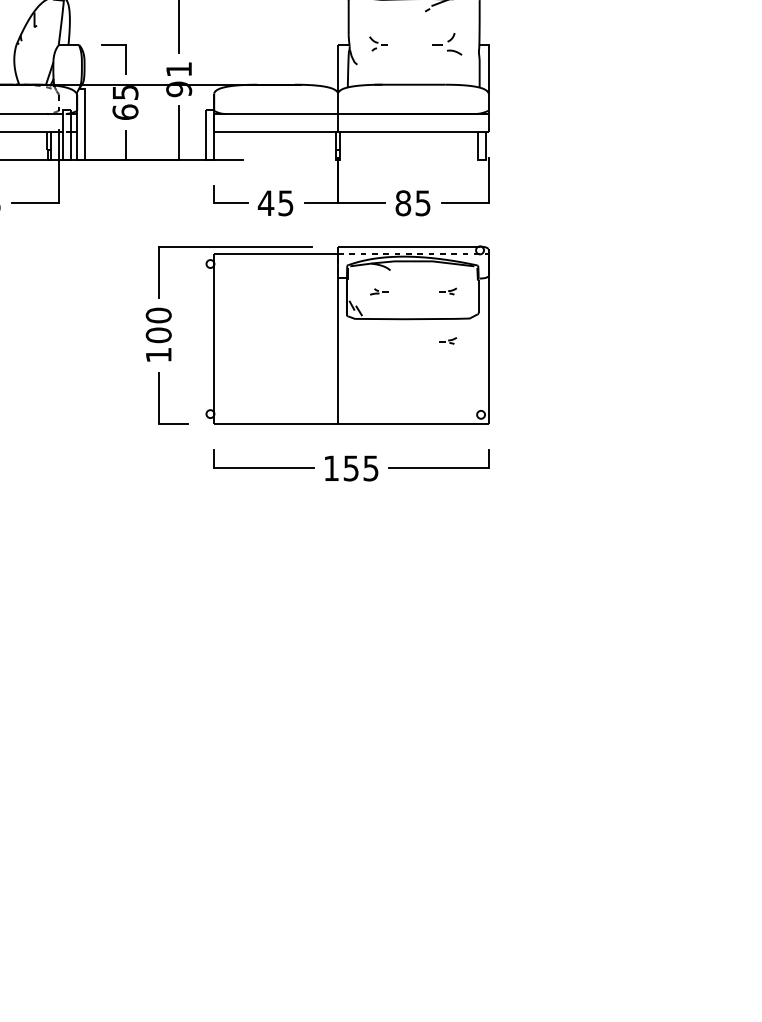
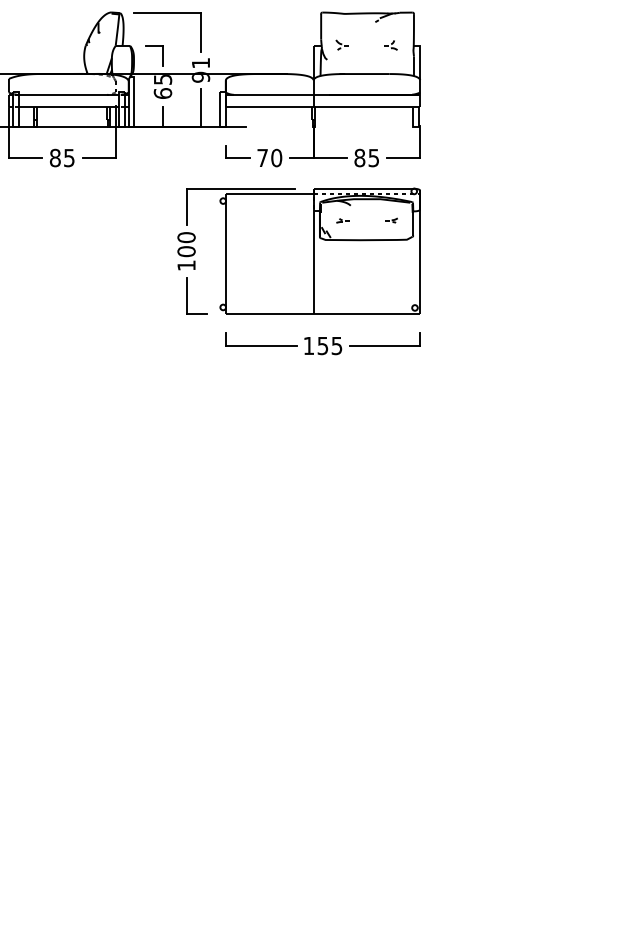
part: (446, 44) -> (390, 45), size x0.62
text: (275, 202) -> (269, 157), 45 -> 70
part: (447, 340) -> (391, 255), removed

